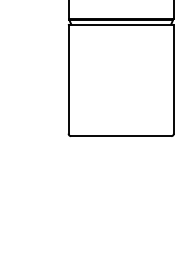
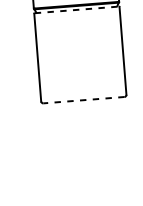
line: (121, 24) -> (77, 9), solid -> dashed
line: (120, 136) -> (83, 100), solid -> dashed

